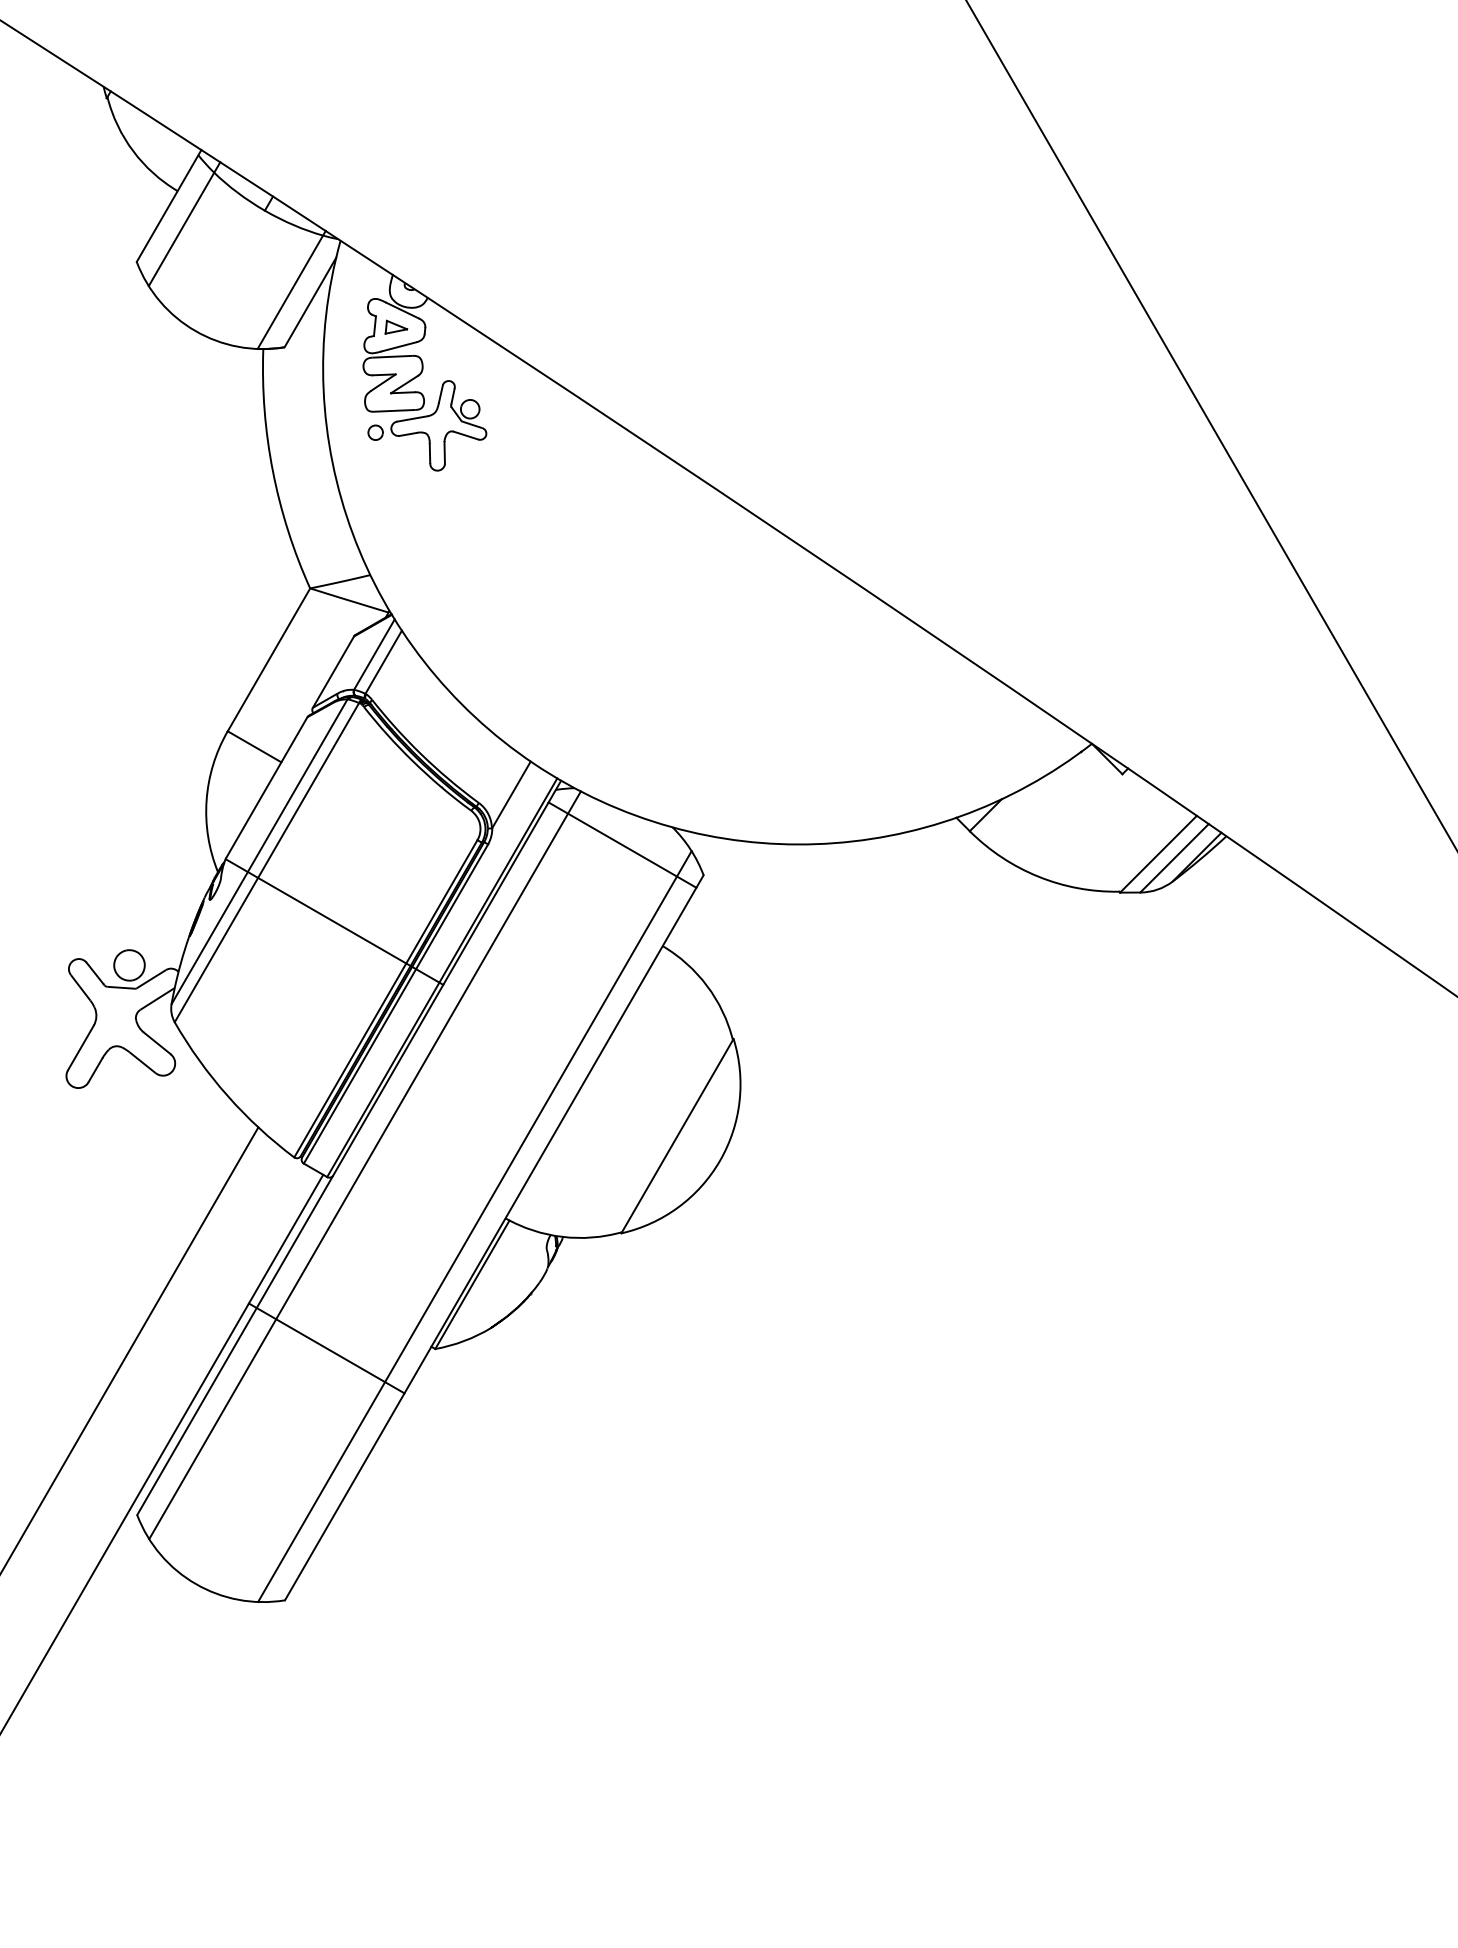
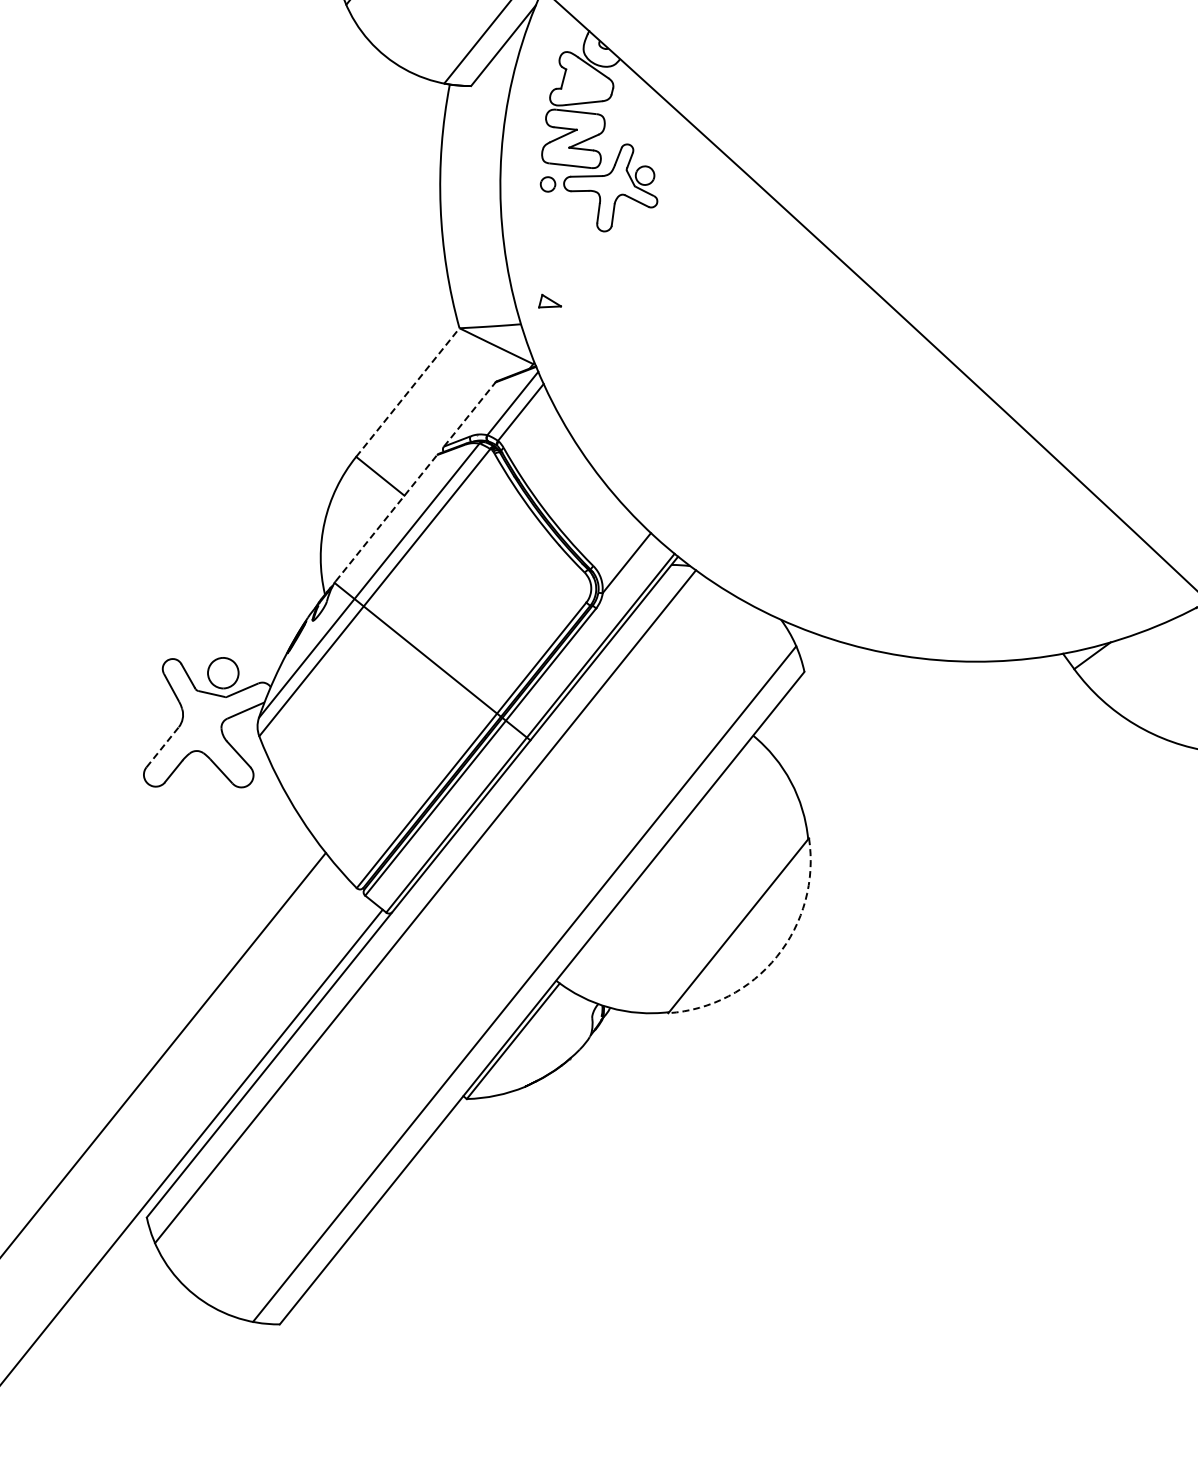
part: (396, 326) -> (550, 302), moved
line: (269, 659) -> (408, 392), solid -> dashed
line: (333, 671) -> (469, 413), solid -> dashed
line: (267, 787) -> (386, 518), solid -> dashed
line: (622, 844) -> (728, 629), removed
line: (80, 1047) -> (162, 746), solid -> dashed
arc: (720, 1160) -> (777, 956), solid -> dashed
line: (326, 1348) -> (359, 1081), removed

